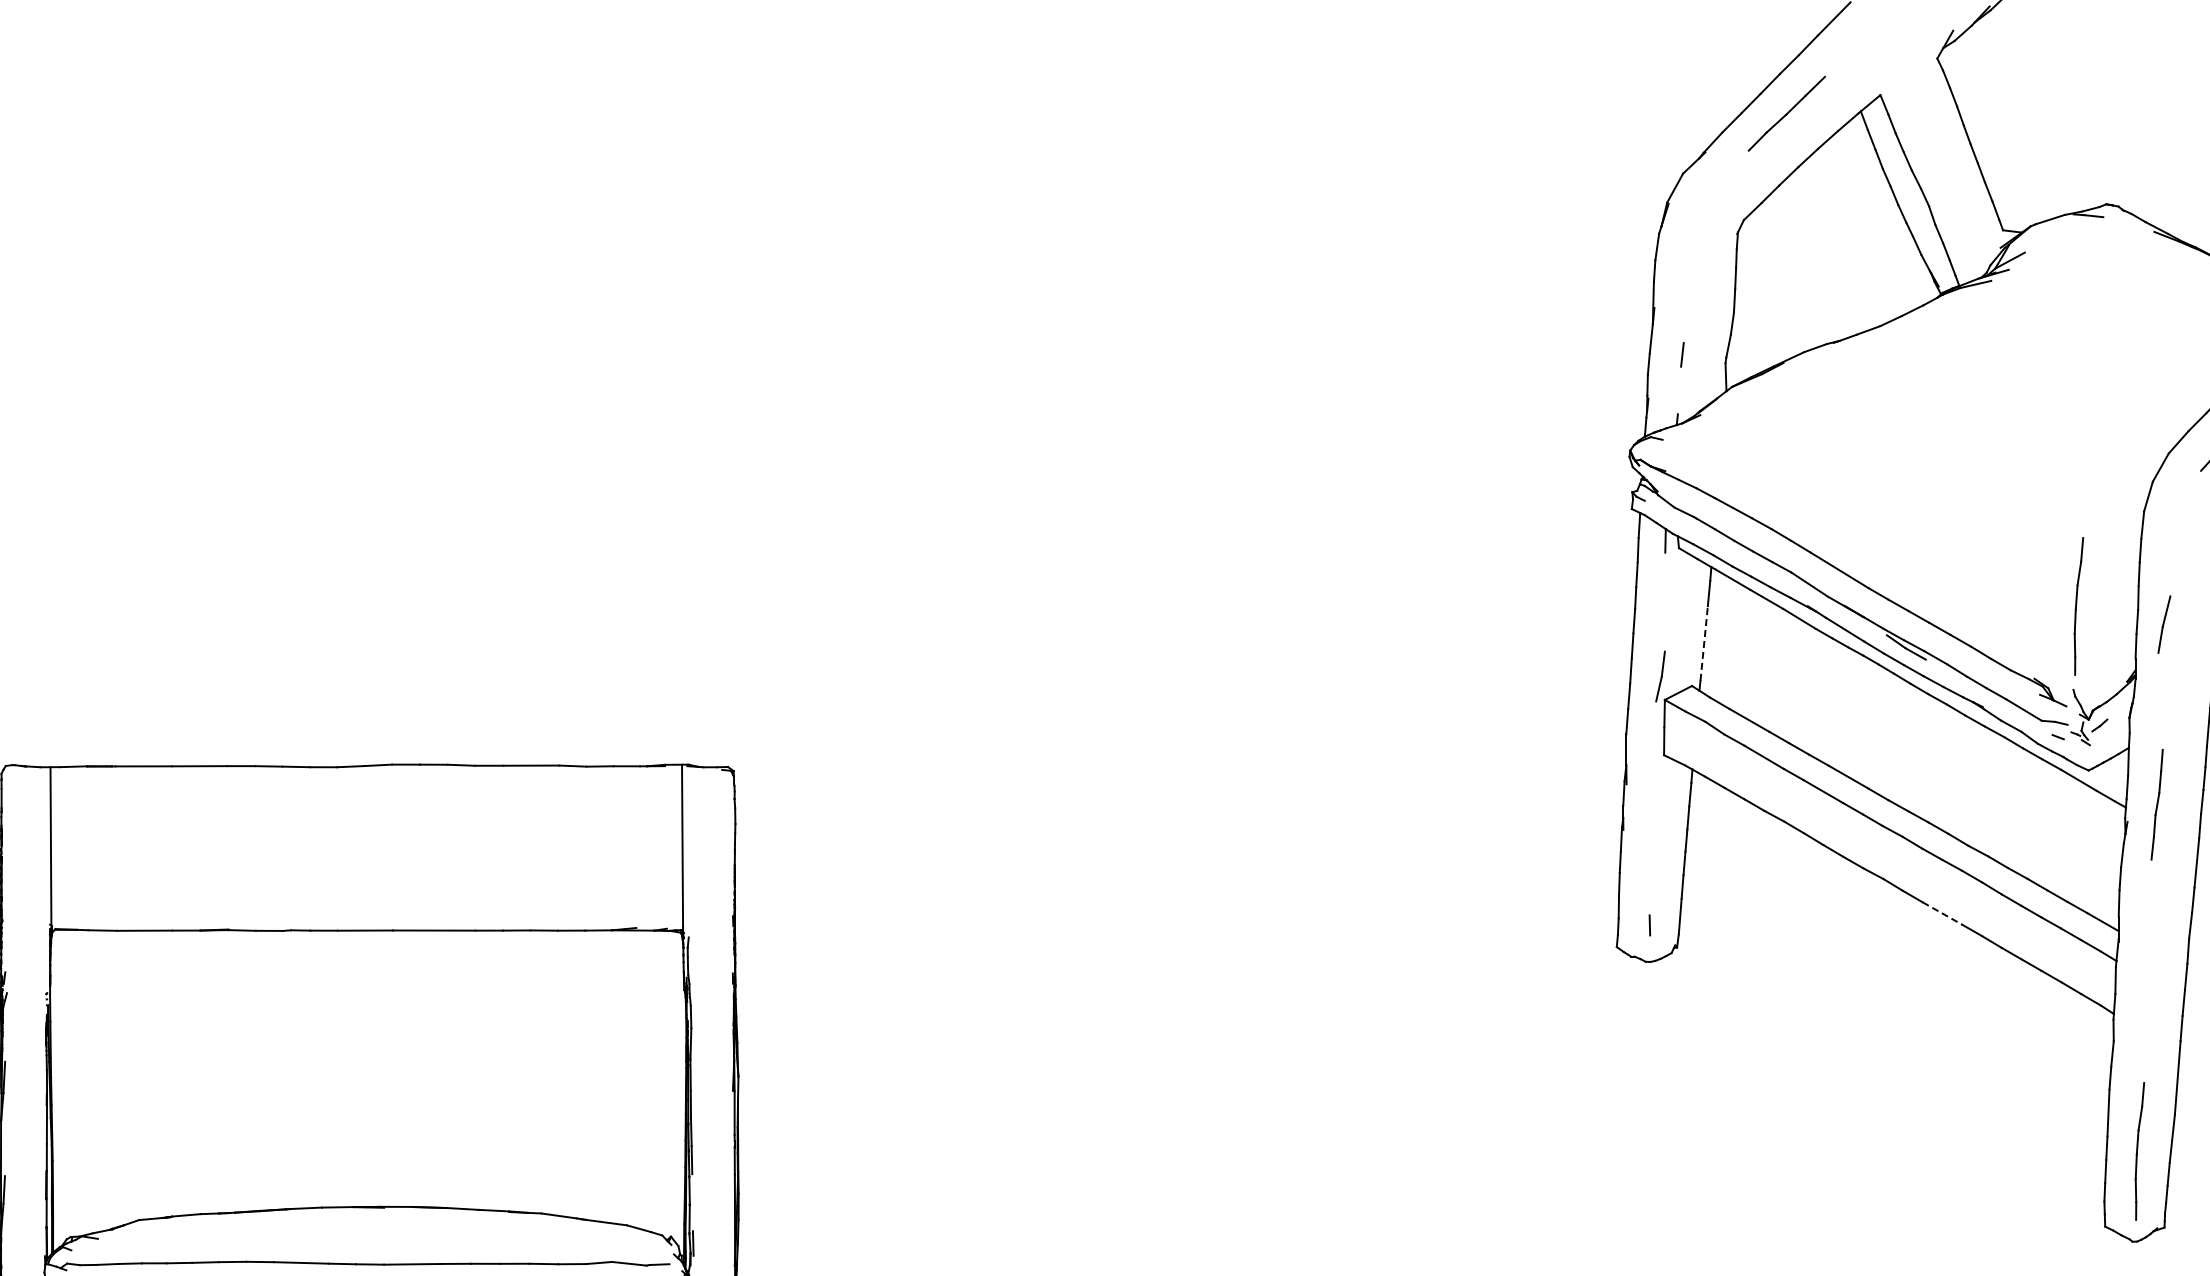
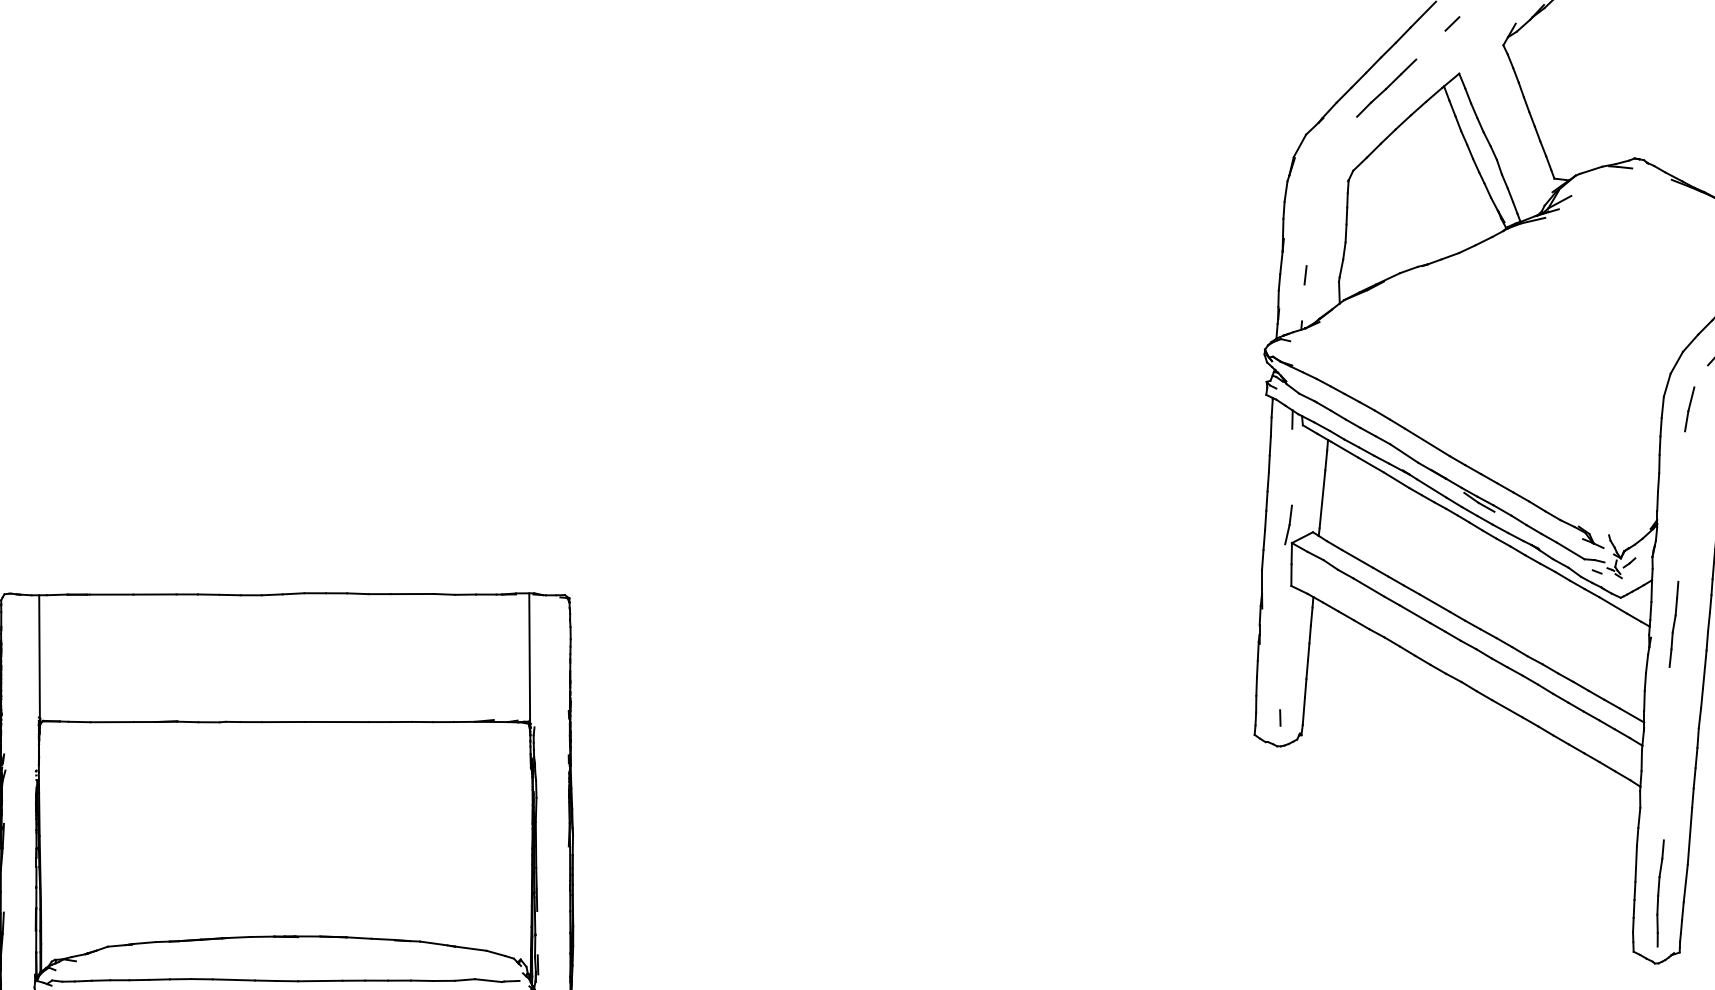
line: (1871, 30) -> (1452, 23), added
part: (2078, 606) -> (1612, 470), removed
part: (2164, 624) -> (1689, 409), moved
line: (1704, 643) -> (1322, 499), dashed -> solid
line: (1942, 913) -> (1507, 708), dashed -> solid

